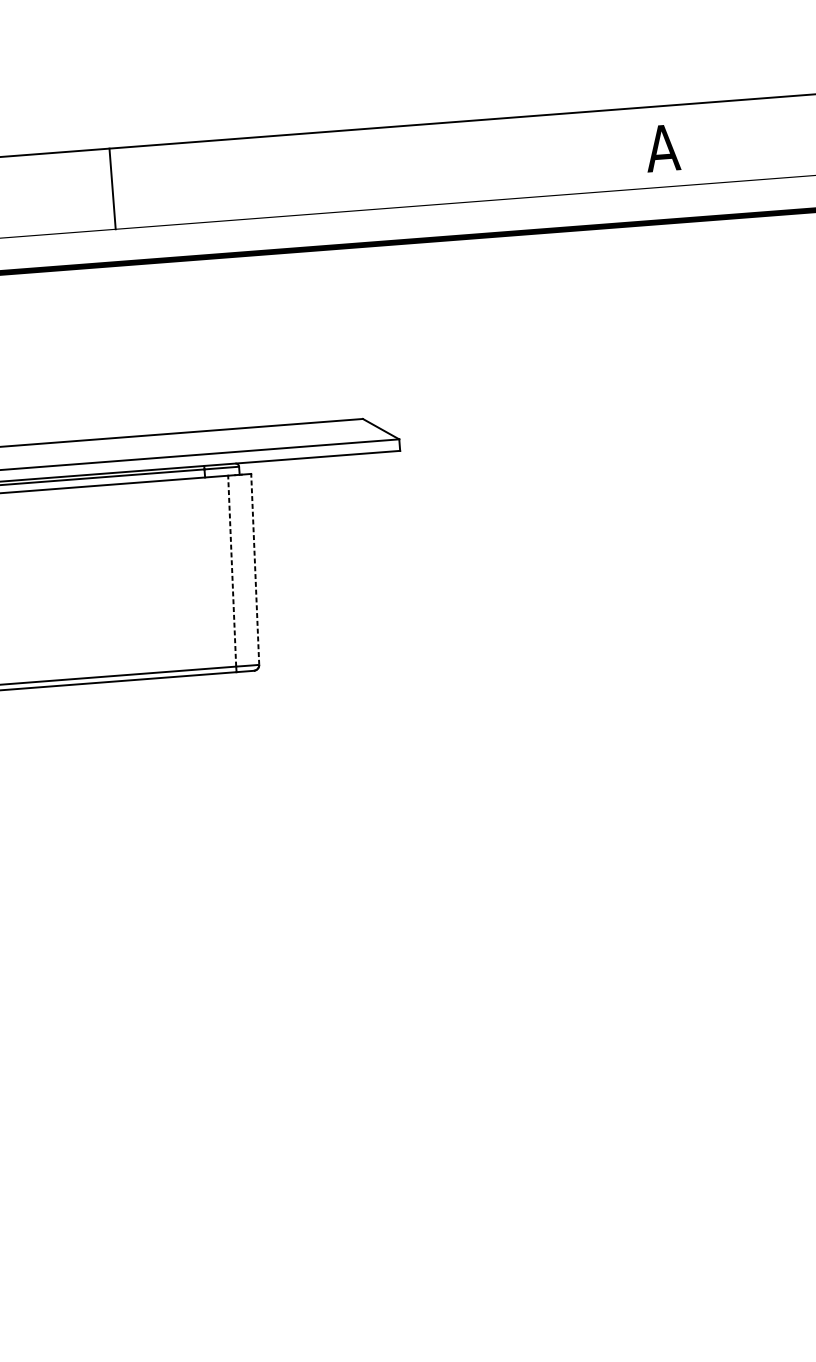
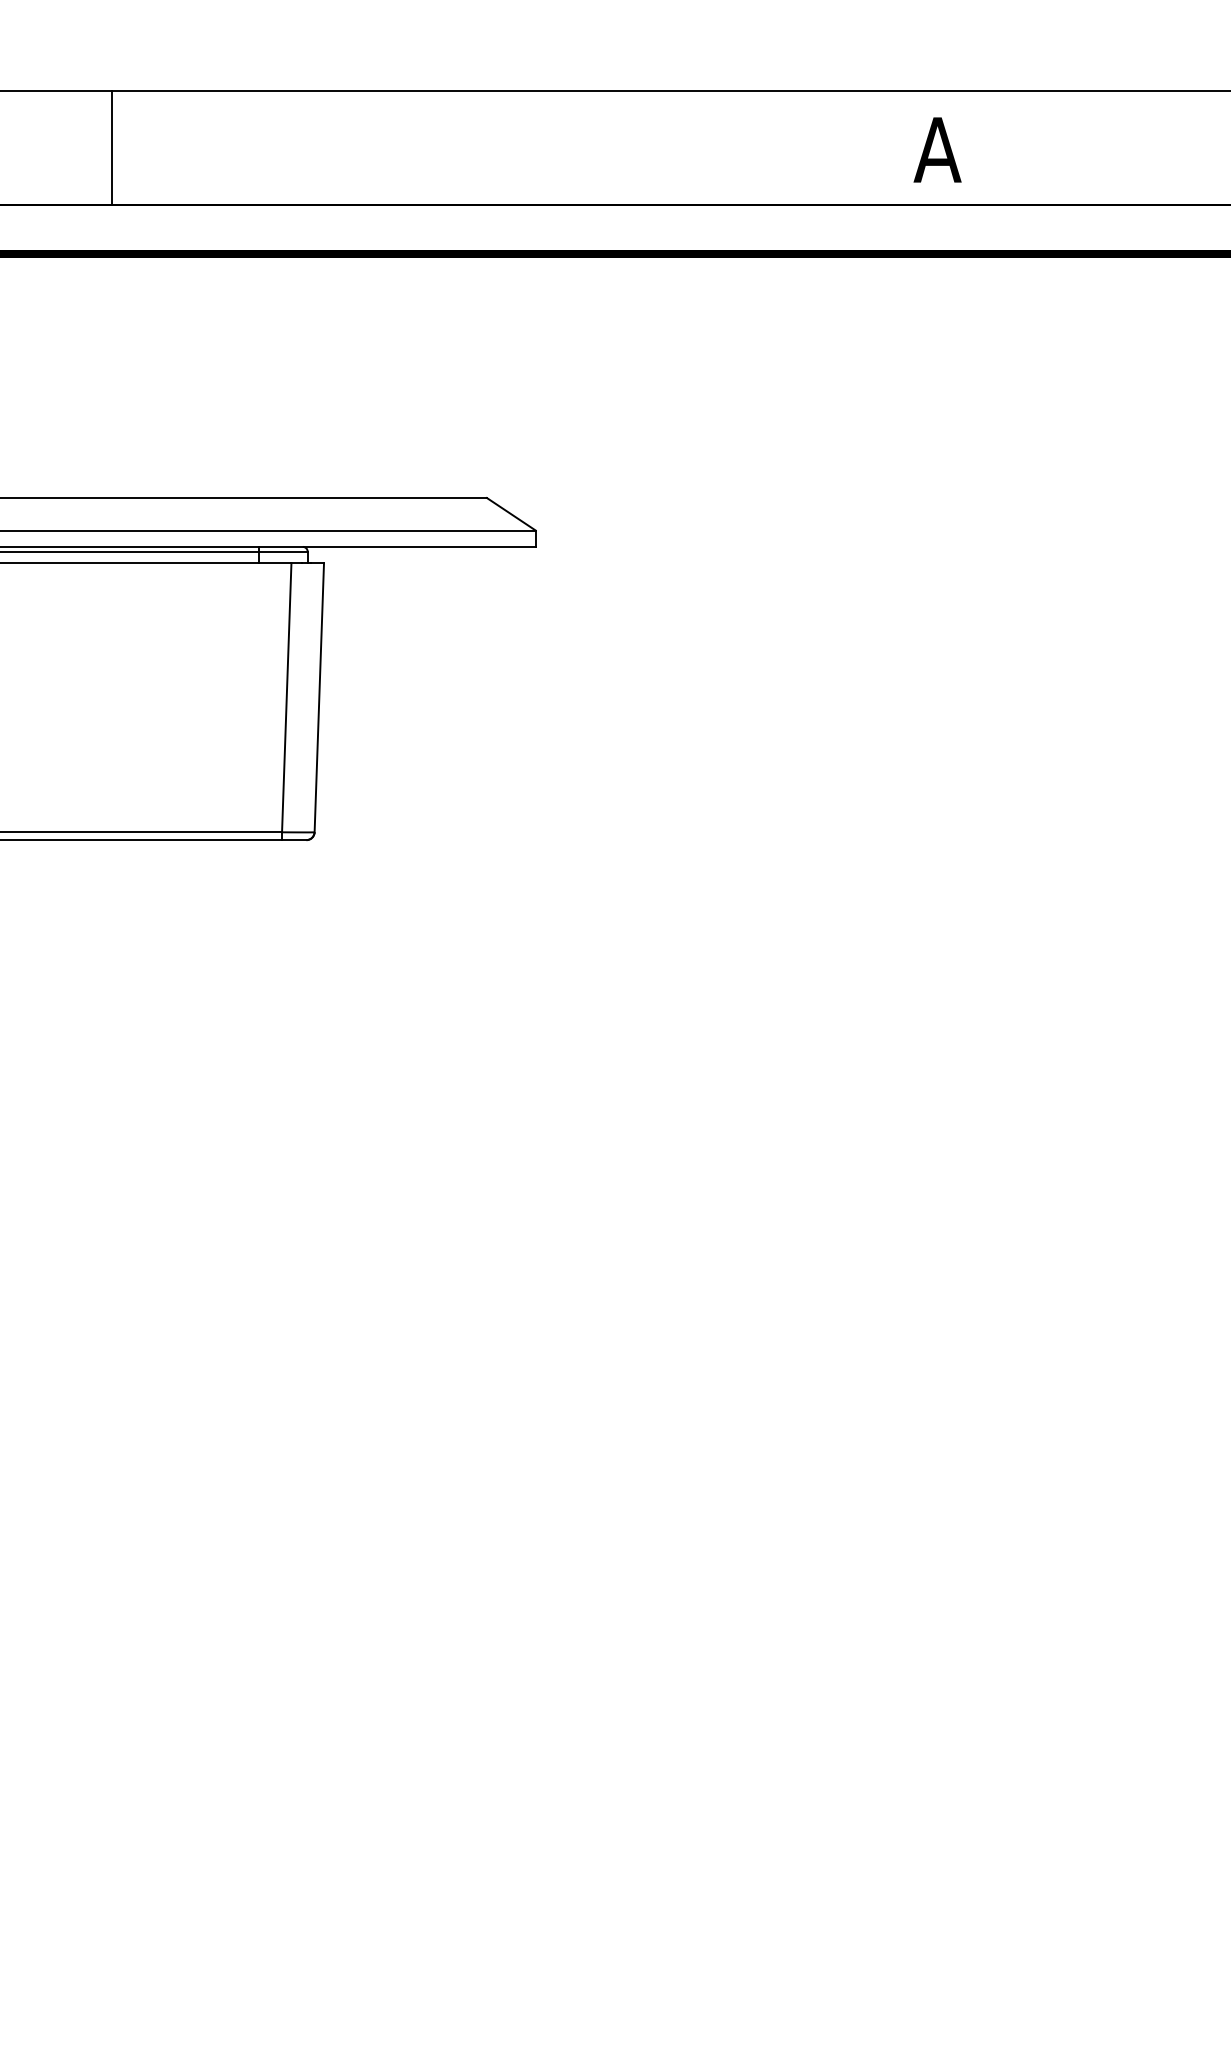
line: (112, 188) -> (112, 147), moved
line: (255, 569) -> (319, 697), dashed -> solid
line: (231, 571) -> (286, 697), dashed -> solid

